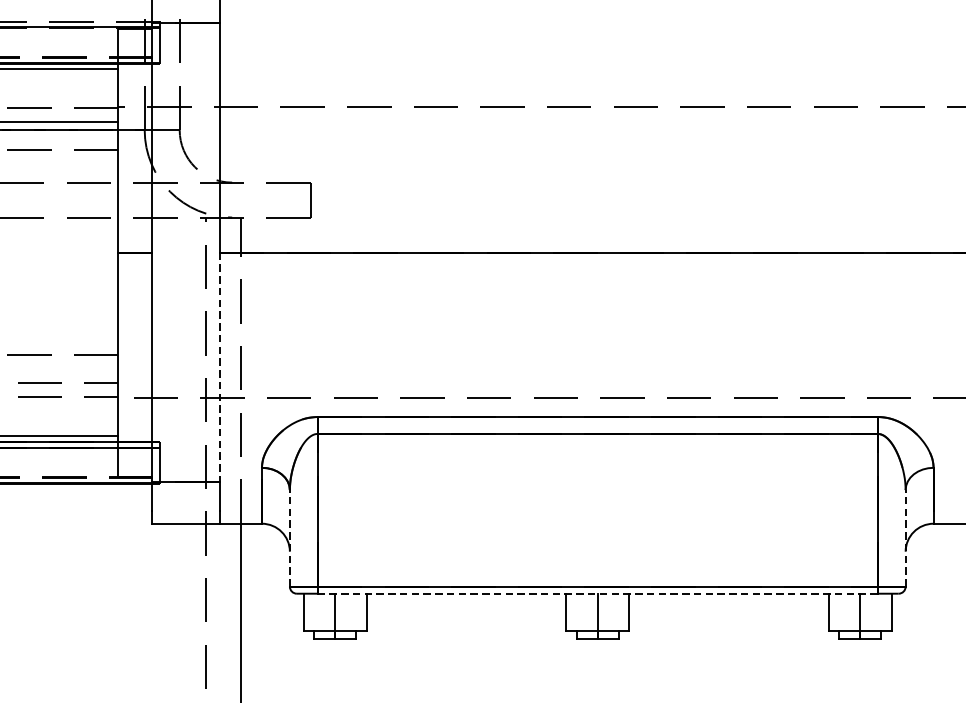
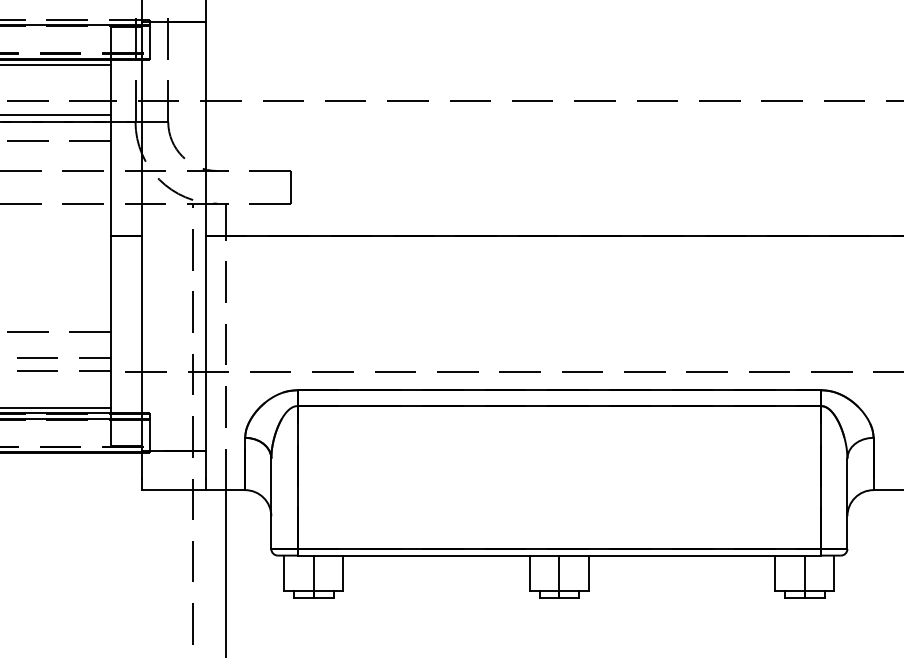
line: (219, 368) -> (205, 344), dashed -> solid
line: (290, 538) -> (271, 503), dashed -> solid
line: (905, 538) -> (847, 503), dashed -> solid
line: (597, 593) -> (559, 555), dashed -> solid

